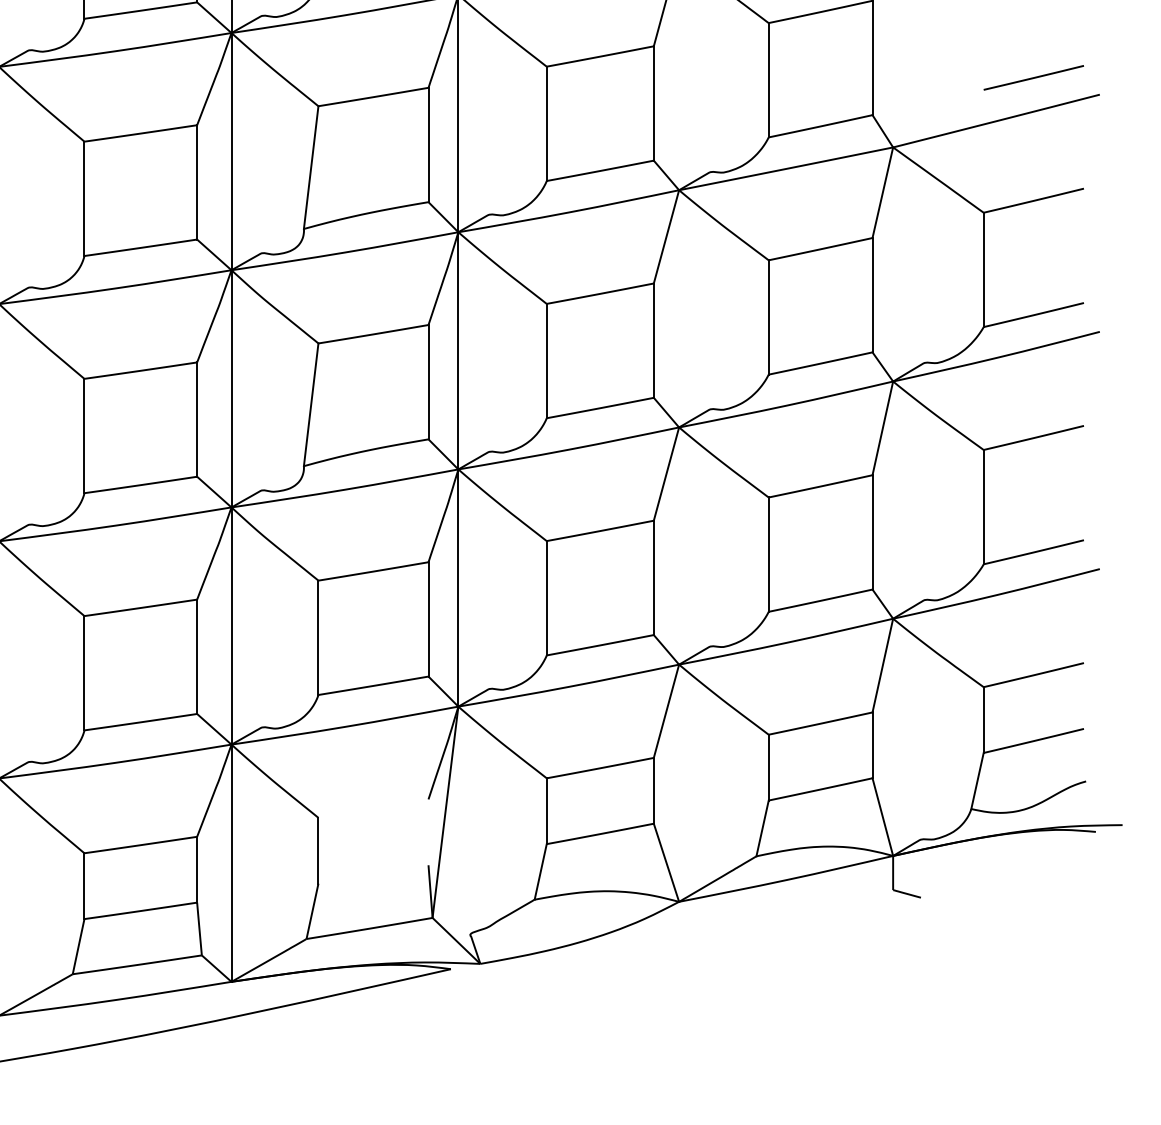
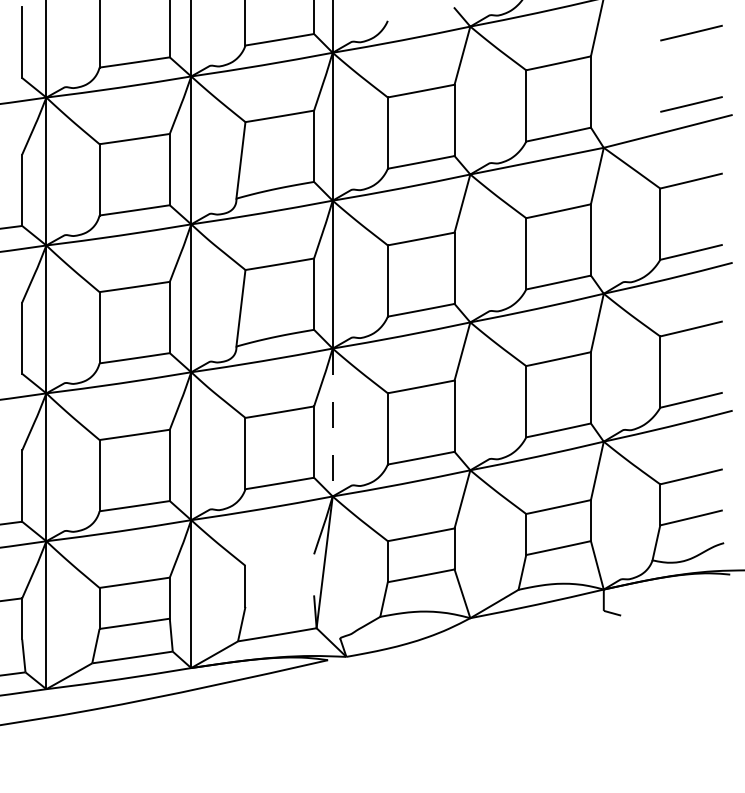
line: (458, 587) -> (332, 422), solid -> dashed

